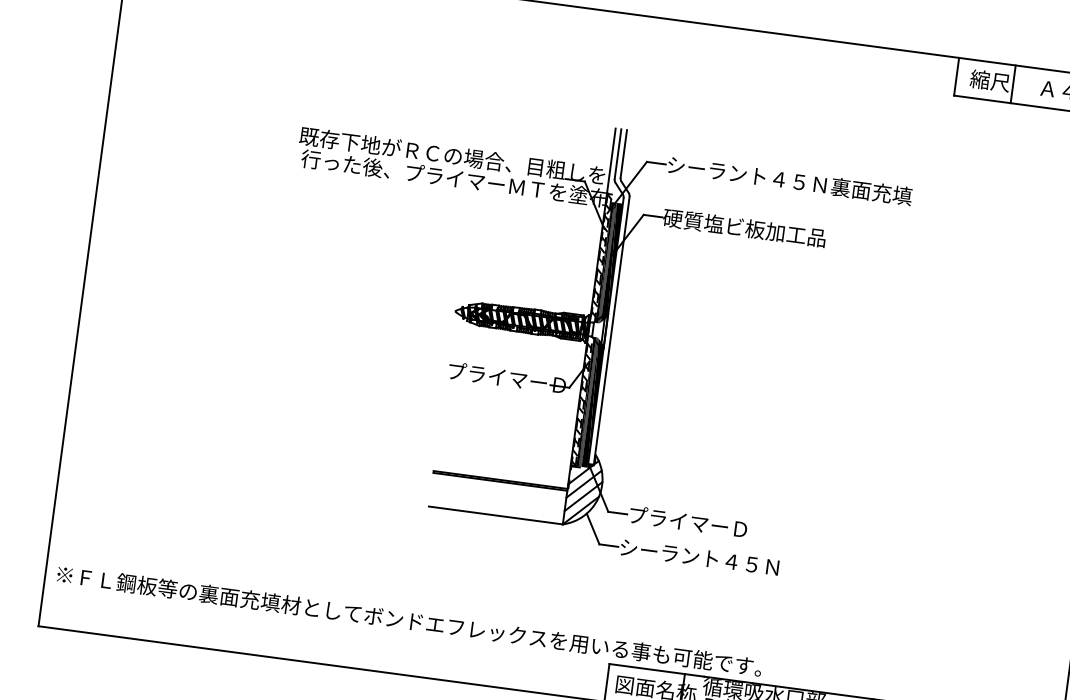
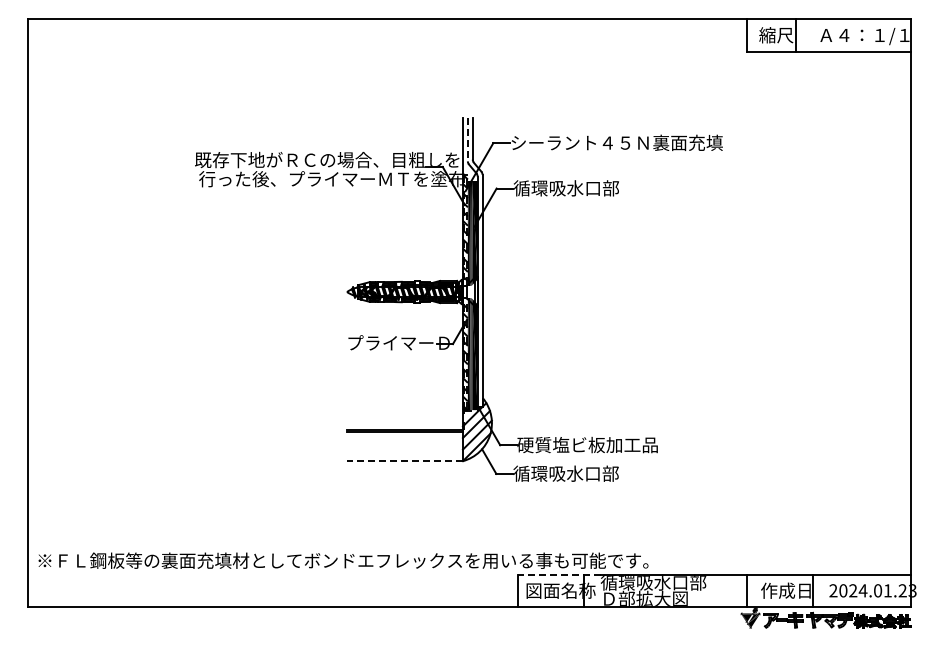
line: (617, 153) -> (467, 139), solid -> dashed
text: (744, 228) -> (583, 188), 硬質塩ビ板加工品 -> 循環吸水口部
line: (495, 515) -> (404, 461), solid -> dashed
text: (709, 524) -> (587, 444), プライマーＤ -> 硬質塩ビ板加工品
text: (698, 557) -> (582, 473), シーラント４５Ｎ -> 循環吸水口部
line: (656, 670) -> (559, 574), solid -> dashed

